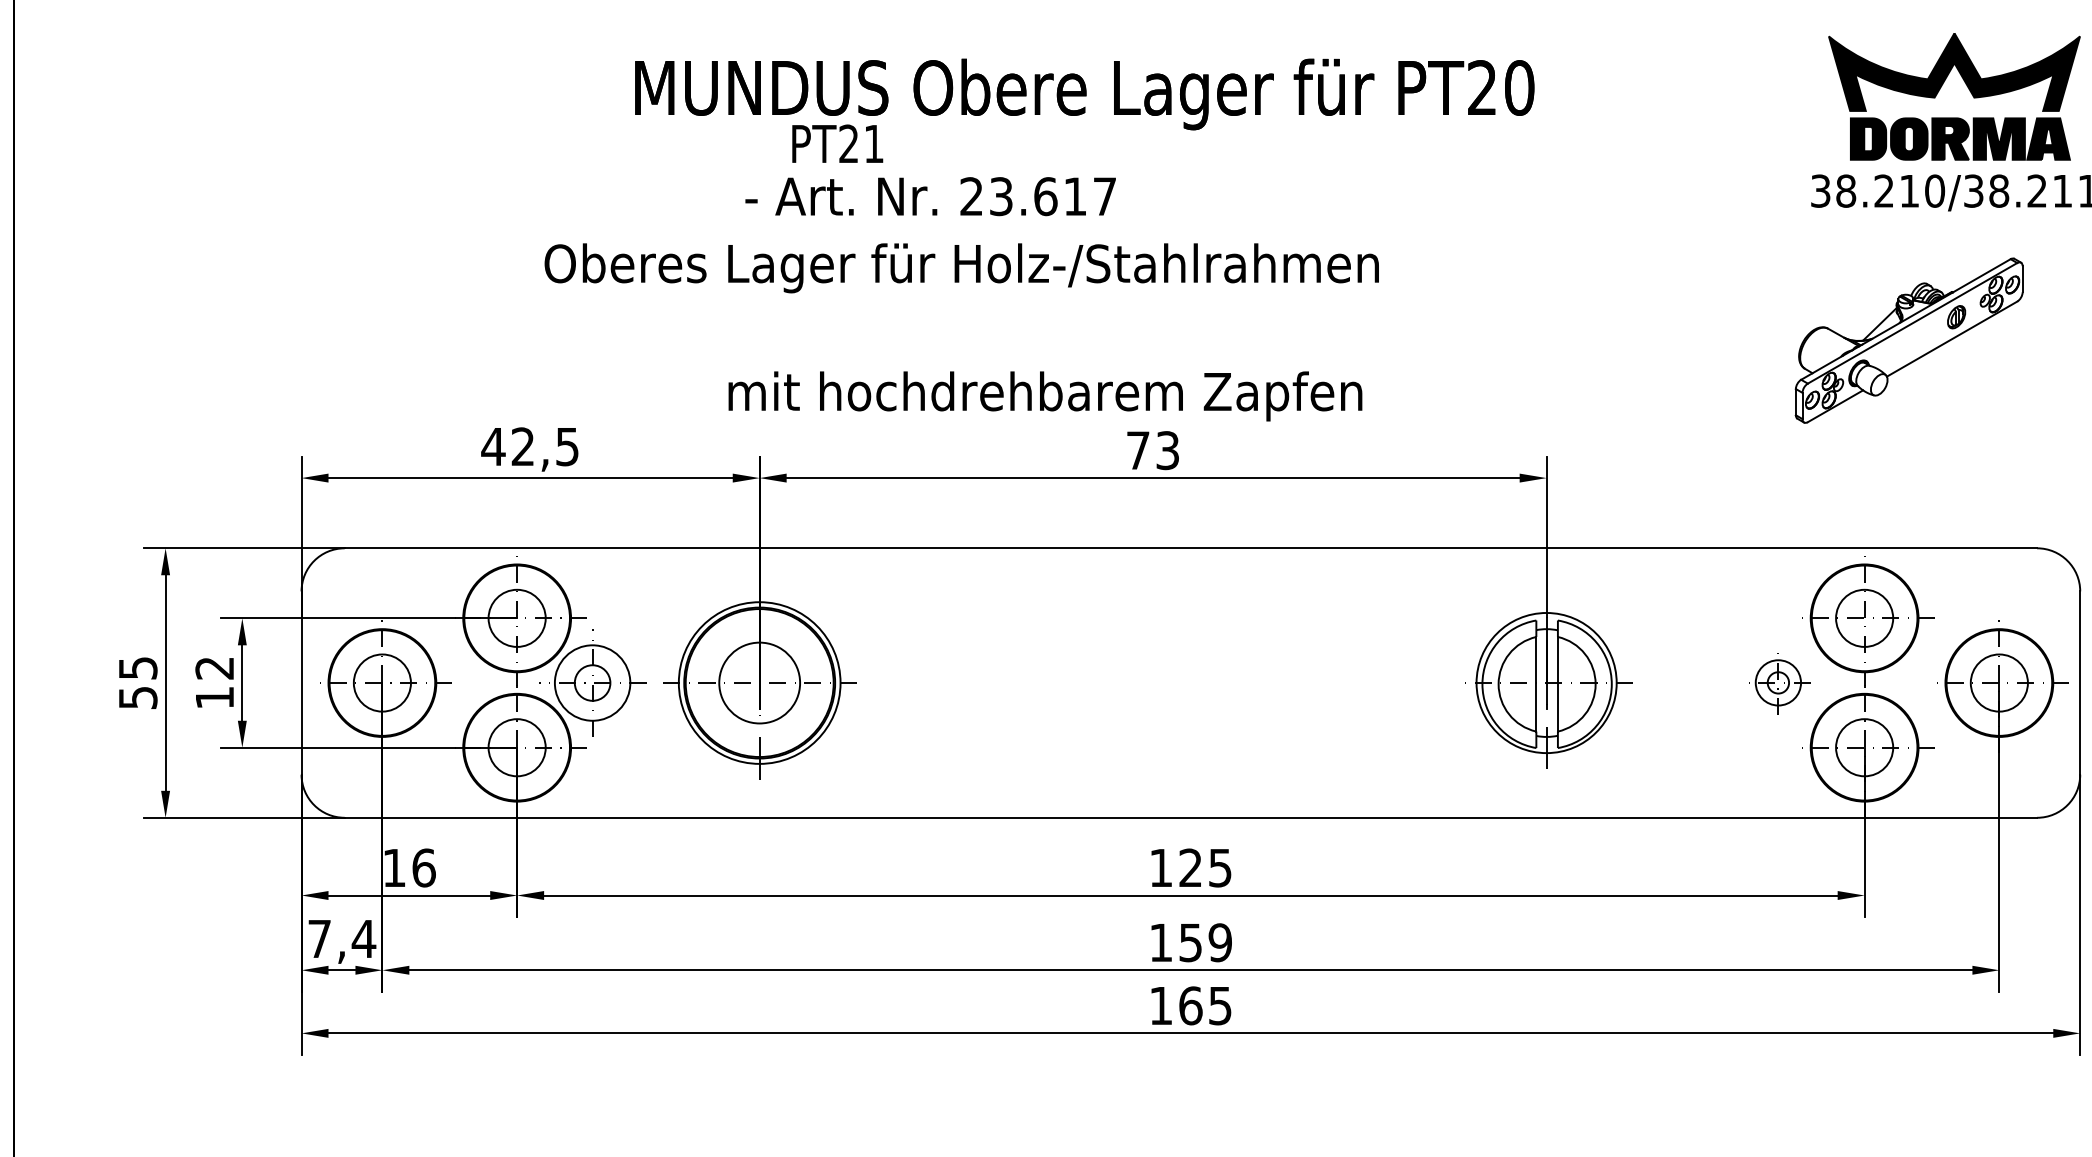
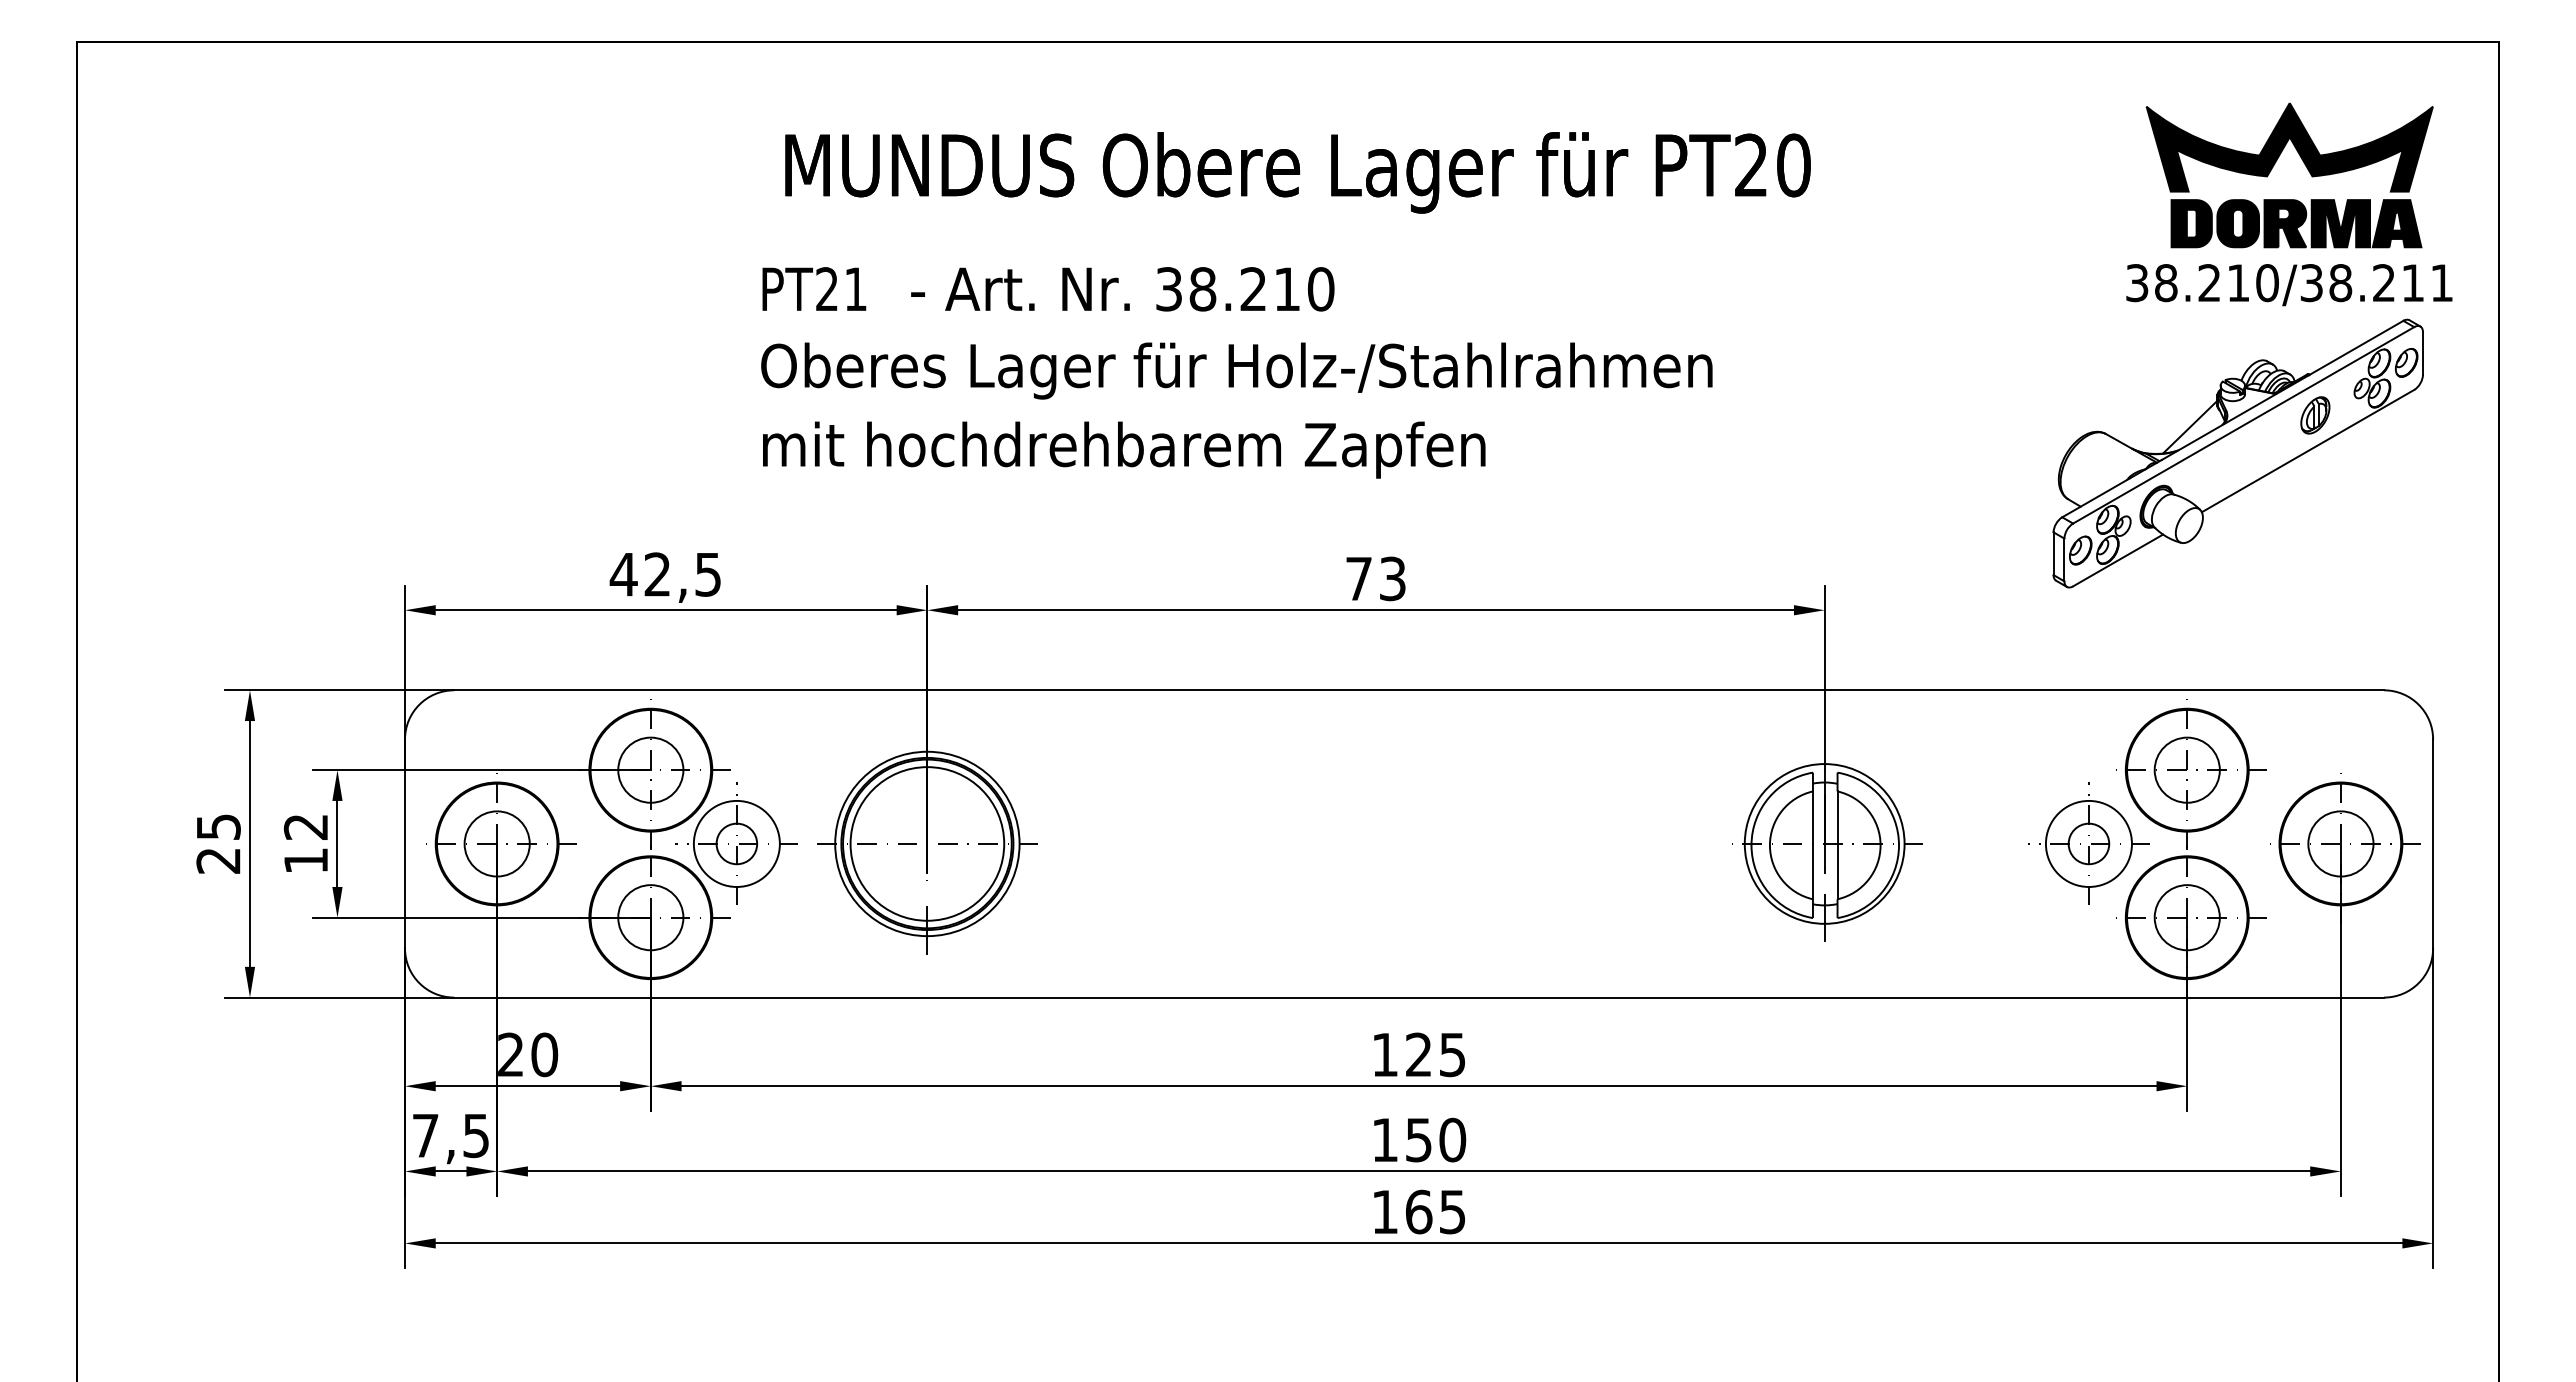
text: (837, 143) -> (814, 288), moved
text: (1038, 196) -> (1245, 289), 23.617 -> 38.210
text: (961, 267) -> (1236, 370), moved
part: (1908, 340) -> (2237, 453), size x1.43
text: (1045, 395) -> (1124, 449), moved
circle: (759, 682) -> (927, 843), size x1.67
part: (1777, 682) -> (2088, 843), size x1.67
text: (137, 697) -> (218, 860), 55 -> 25
text: (409, 867) -> (528, 1054), 16 -> 20
text: (364, 939) -> (476, 1136), 7,4 -> 7,5
text: (1220, 943) -> (1452, 1140), 159 -> 150

